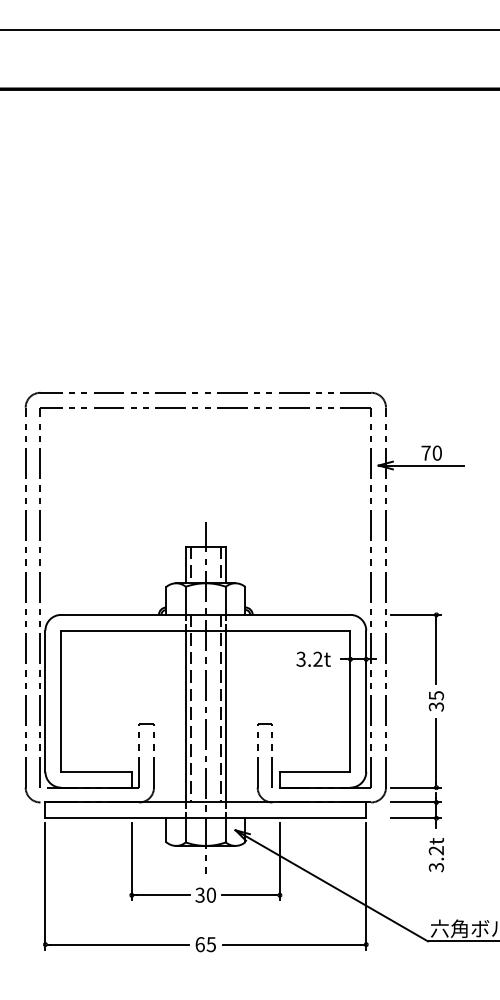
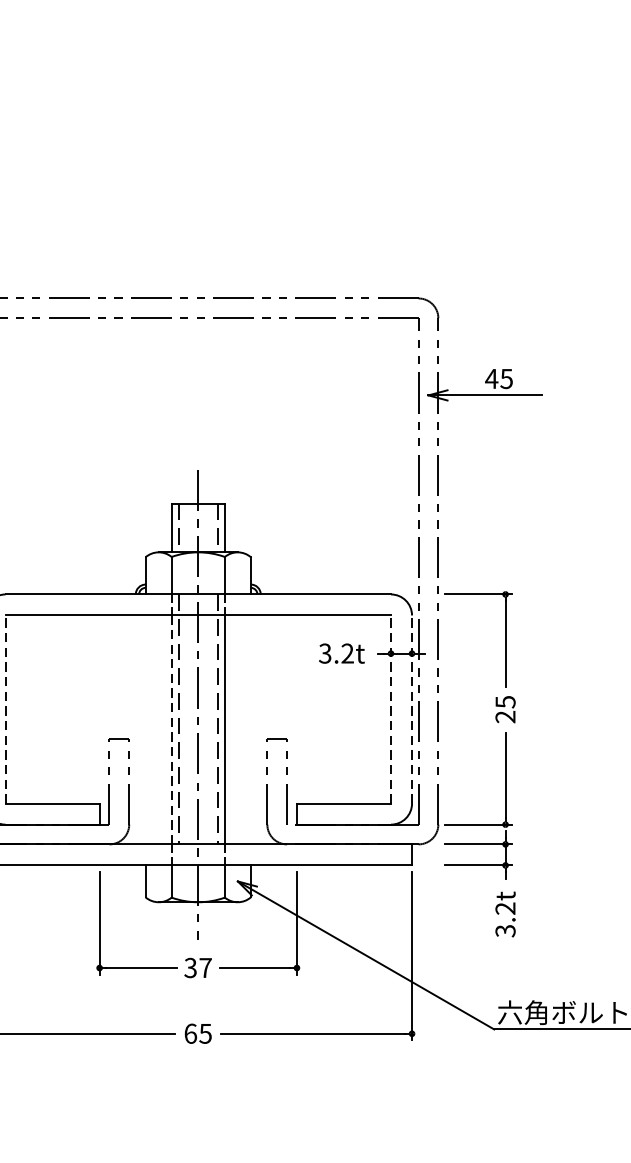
text: (431, 452) -> (498, 378), 70 -> 45
line: (61, 701) -> (5, 709), solid -> dashed
line: (350, 701) -> (391, 709), solid -> dashed
line: (366, 701) -> (412, 709), solid -> dashed
text: (436, 706) -> (505, 716), 35 -> 25
line: (186, 716) -> (172, 729), solid -> dashed
text: (211, 894) -> (205, 967), 30 -> 37

